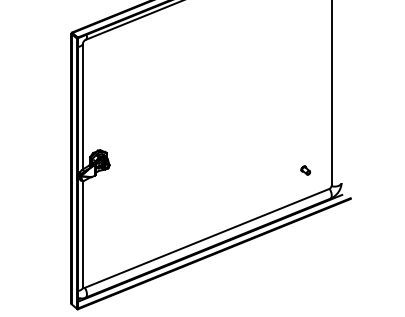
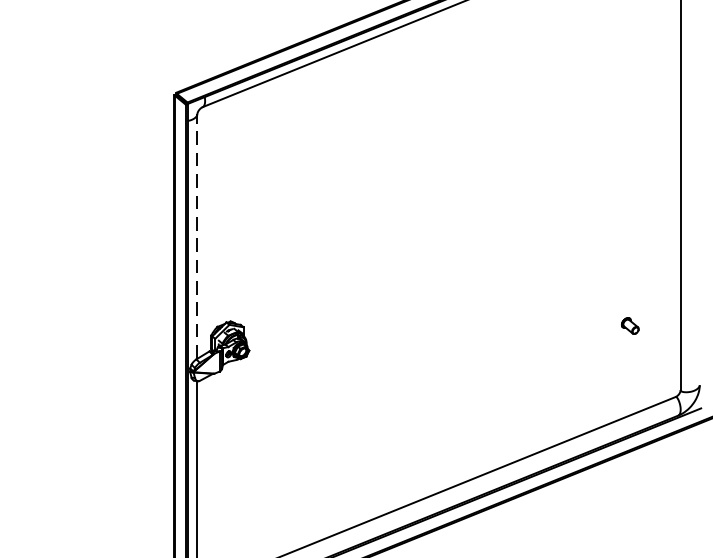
line: (82, 106) -> (196, 236), solid -> dashed
part: (305, 170) -> (629, 325), moved

